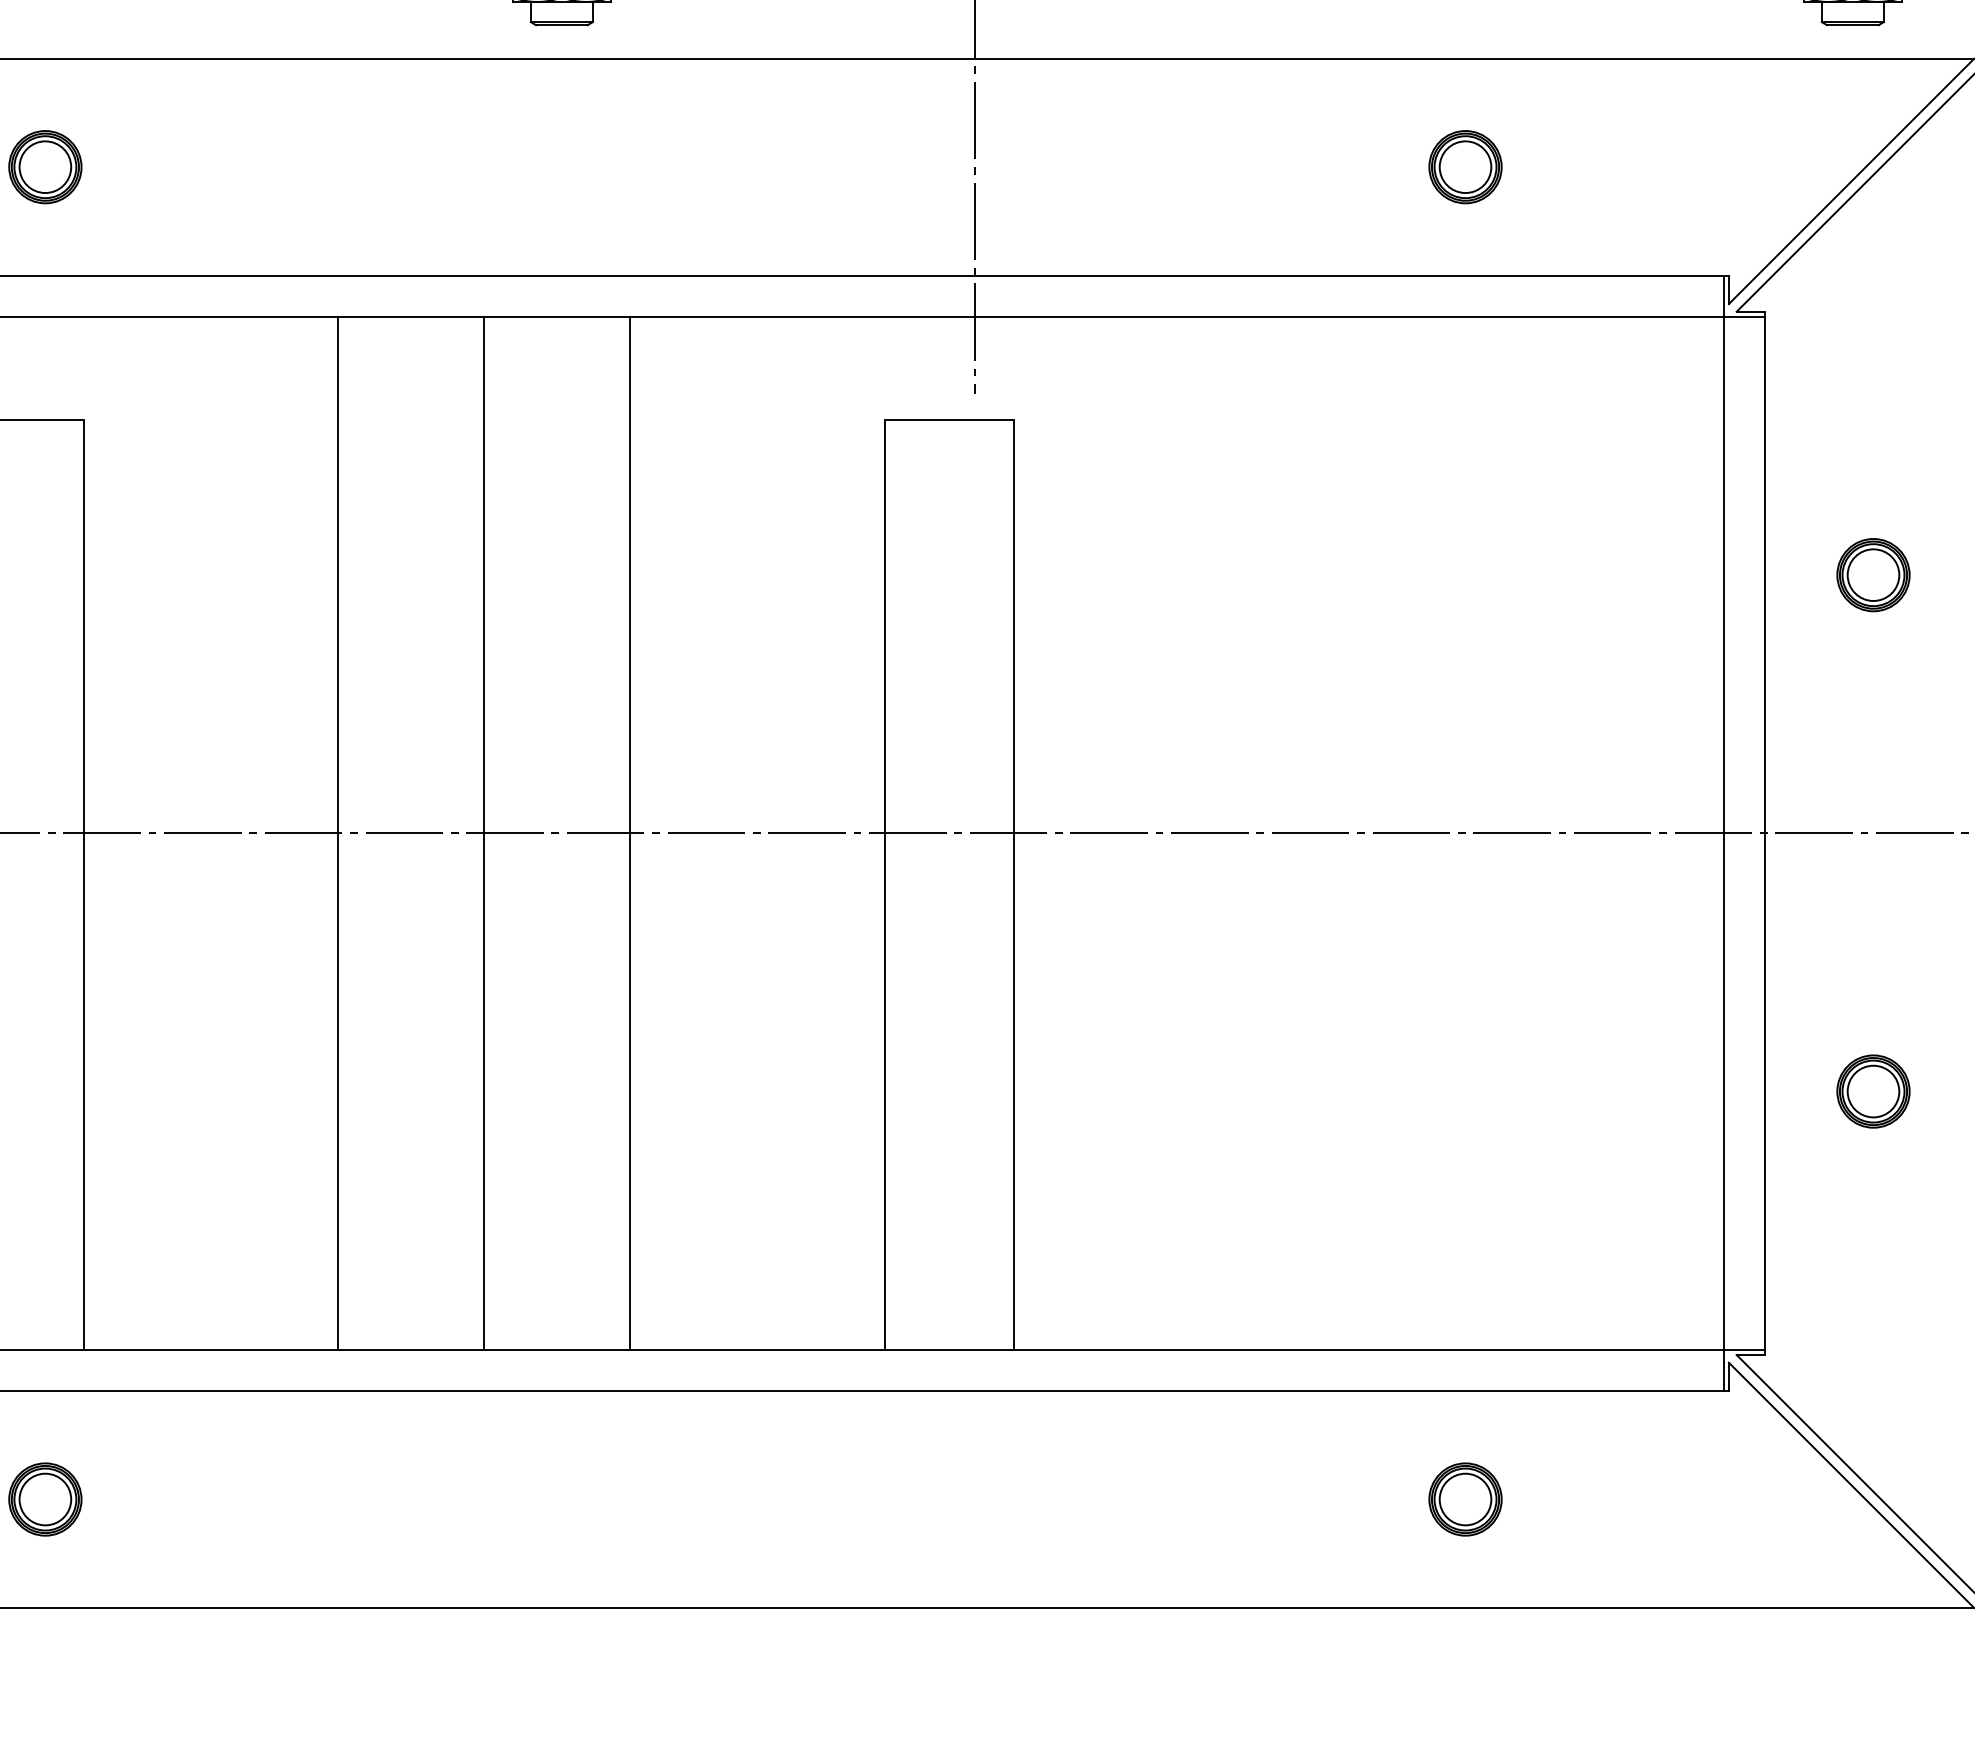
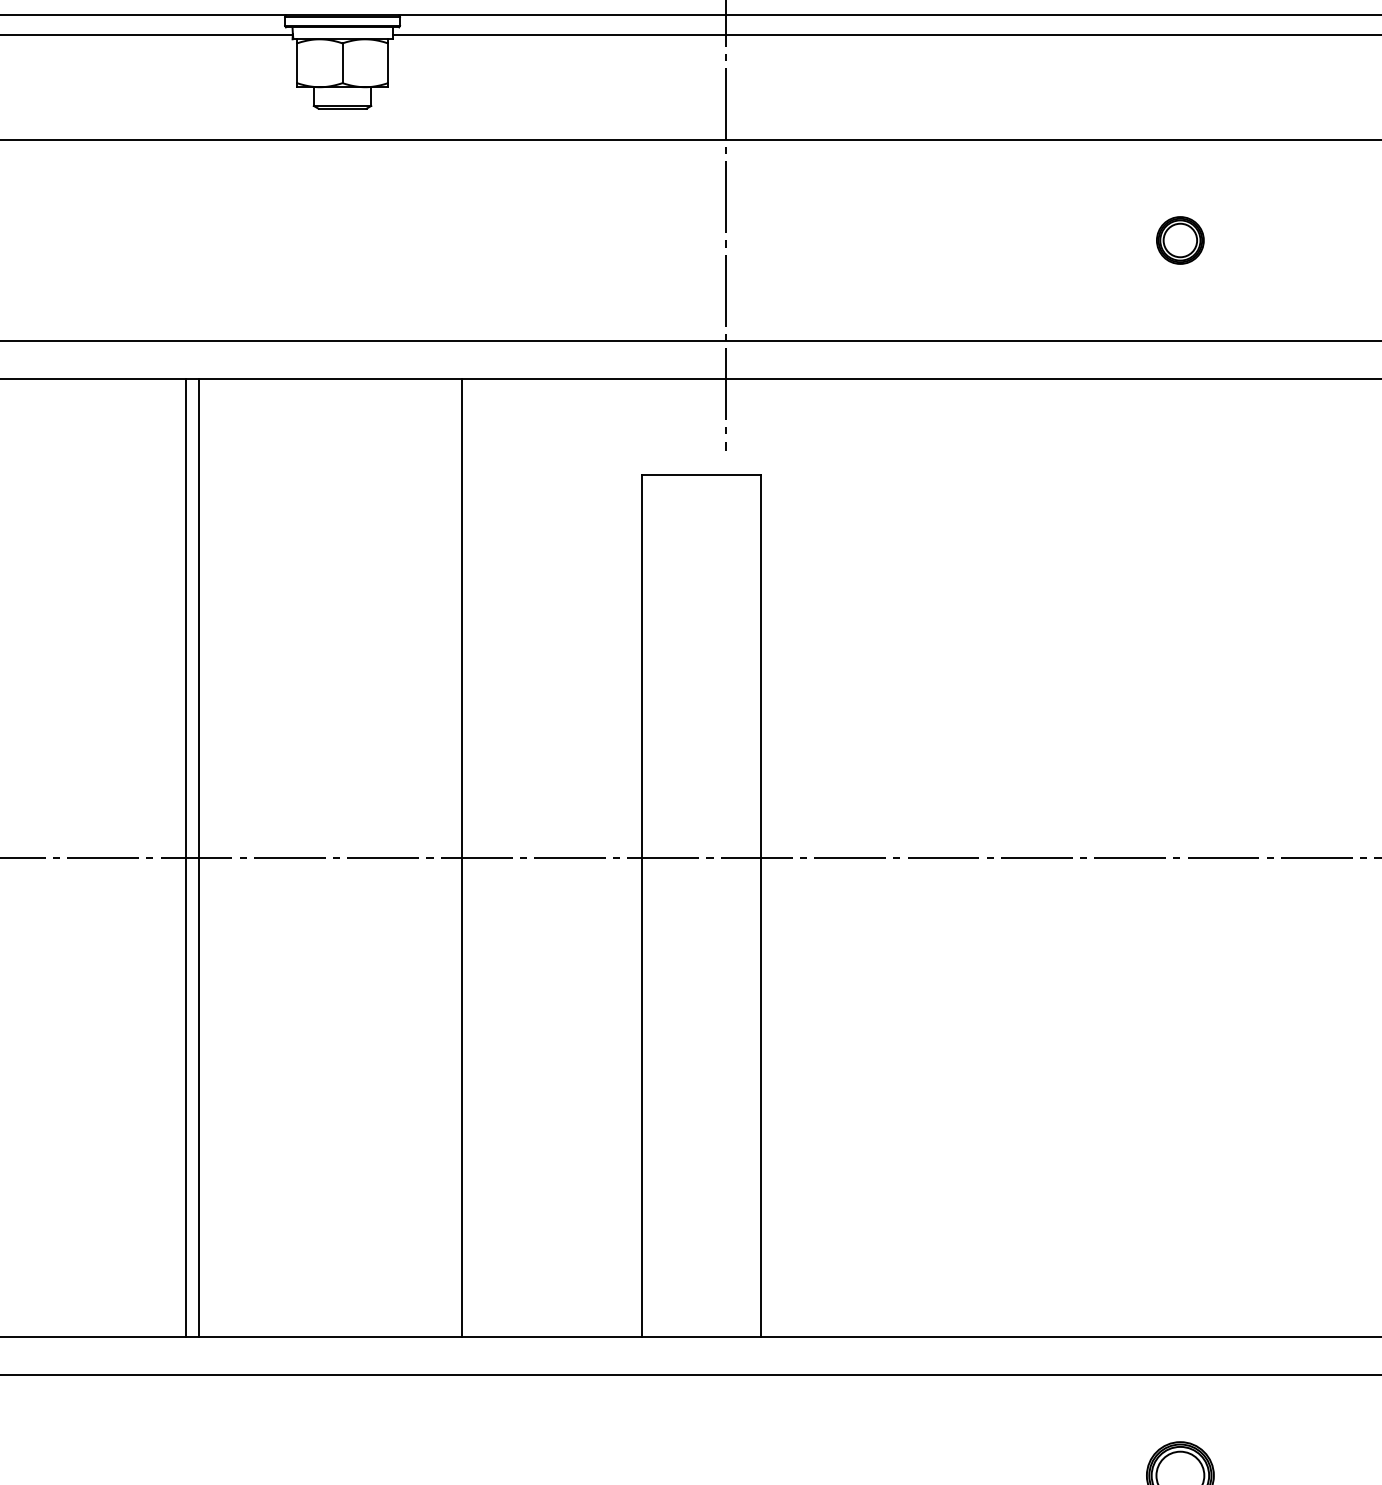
part: (1465, 167) -> (1180, 240), size x0.7
line: (338, 832) -> (199, 857), moved
line: (484, 832) -> (186, 857), moved
line: (630, 832) -> (461, 857), moved

